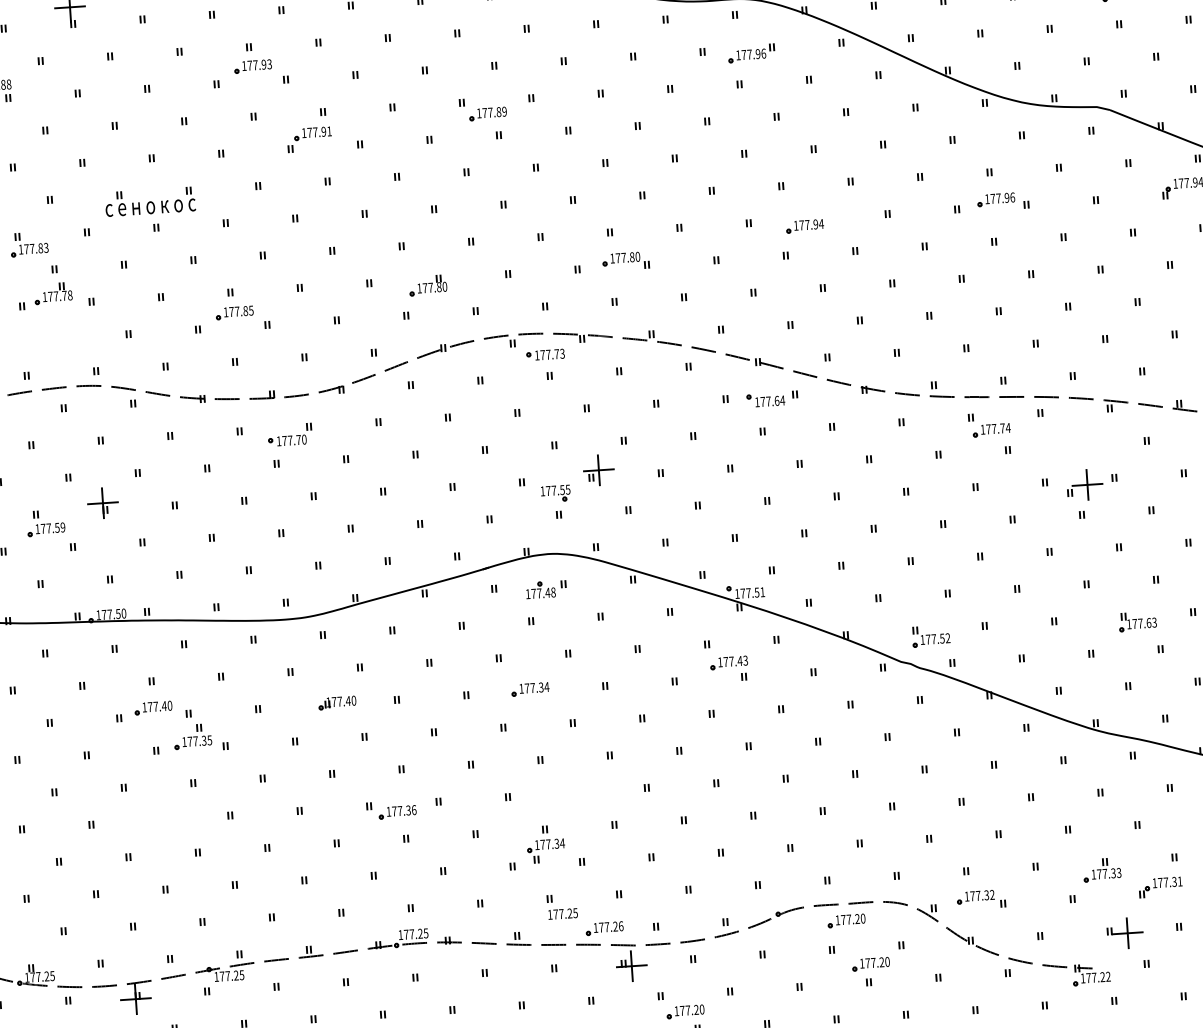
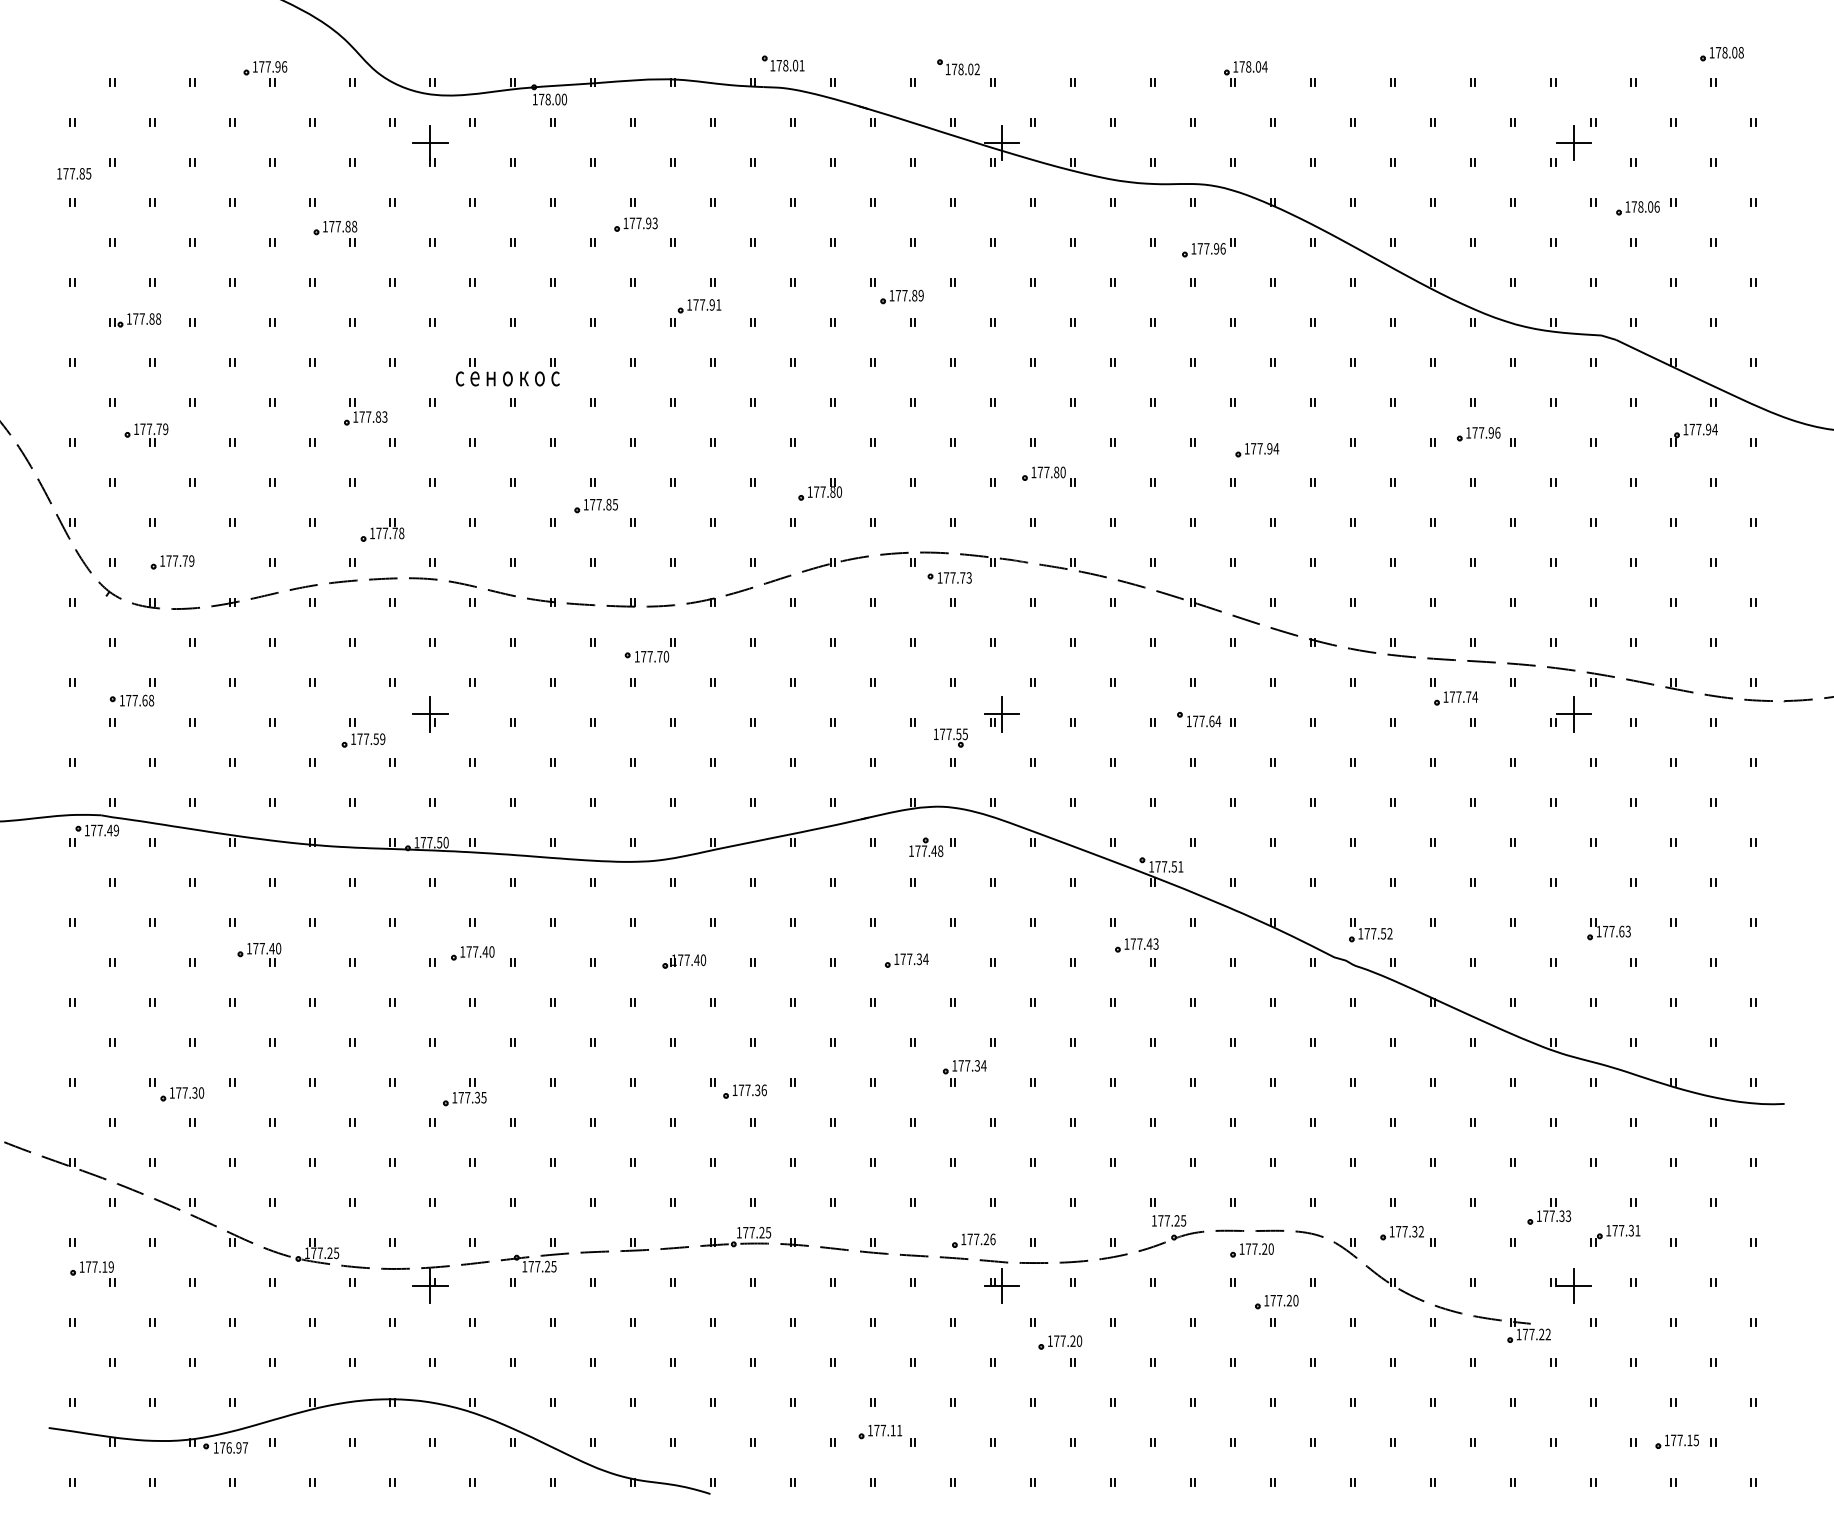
part: (53, 293) -> (382, 529), moved
part: (766, 400) -> (1199, 719), moved
part: (1084, 485) -> (1570, 714), moved
part: (192, 736) -> (464, 1092), moved
part: (546, 851) -> (964, 1073), moved
text: (563, 913) -> (1169, 1220), moved

